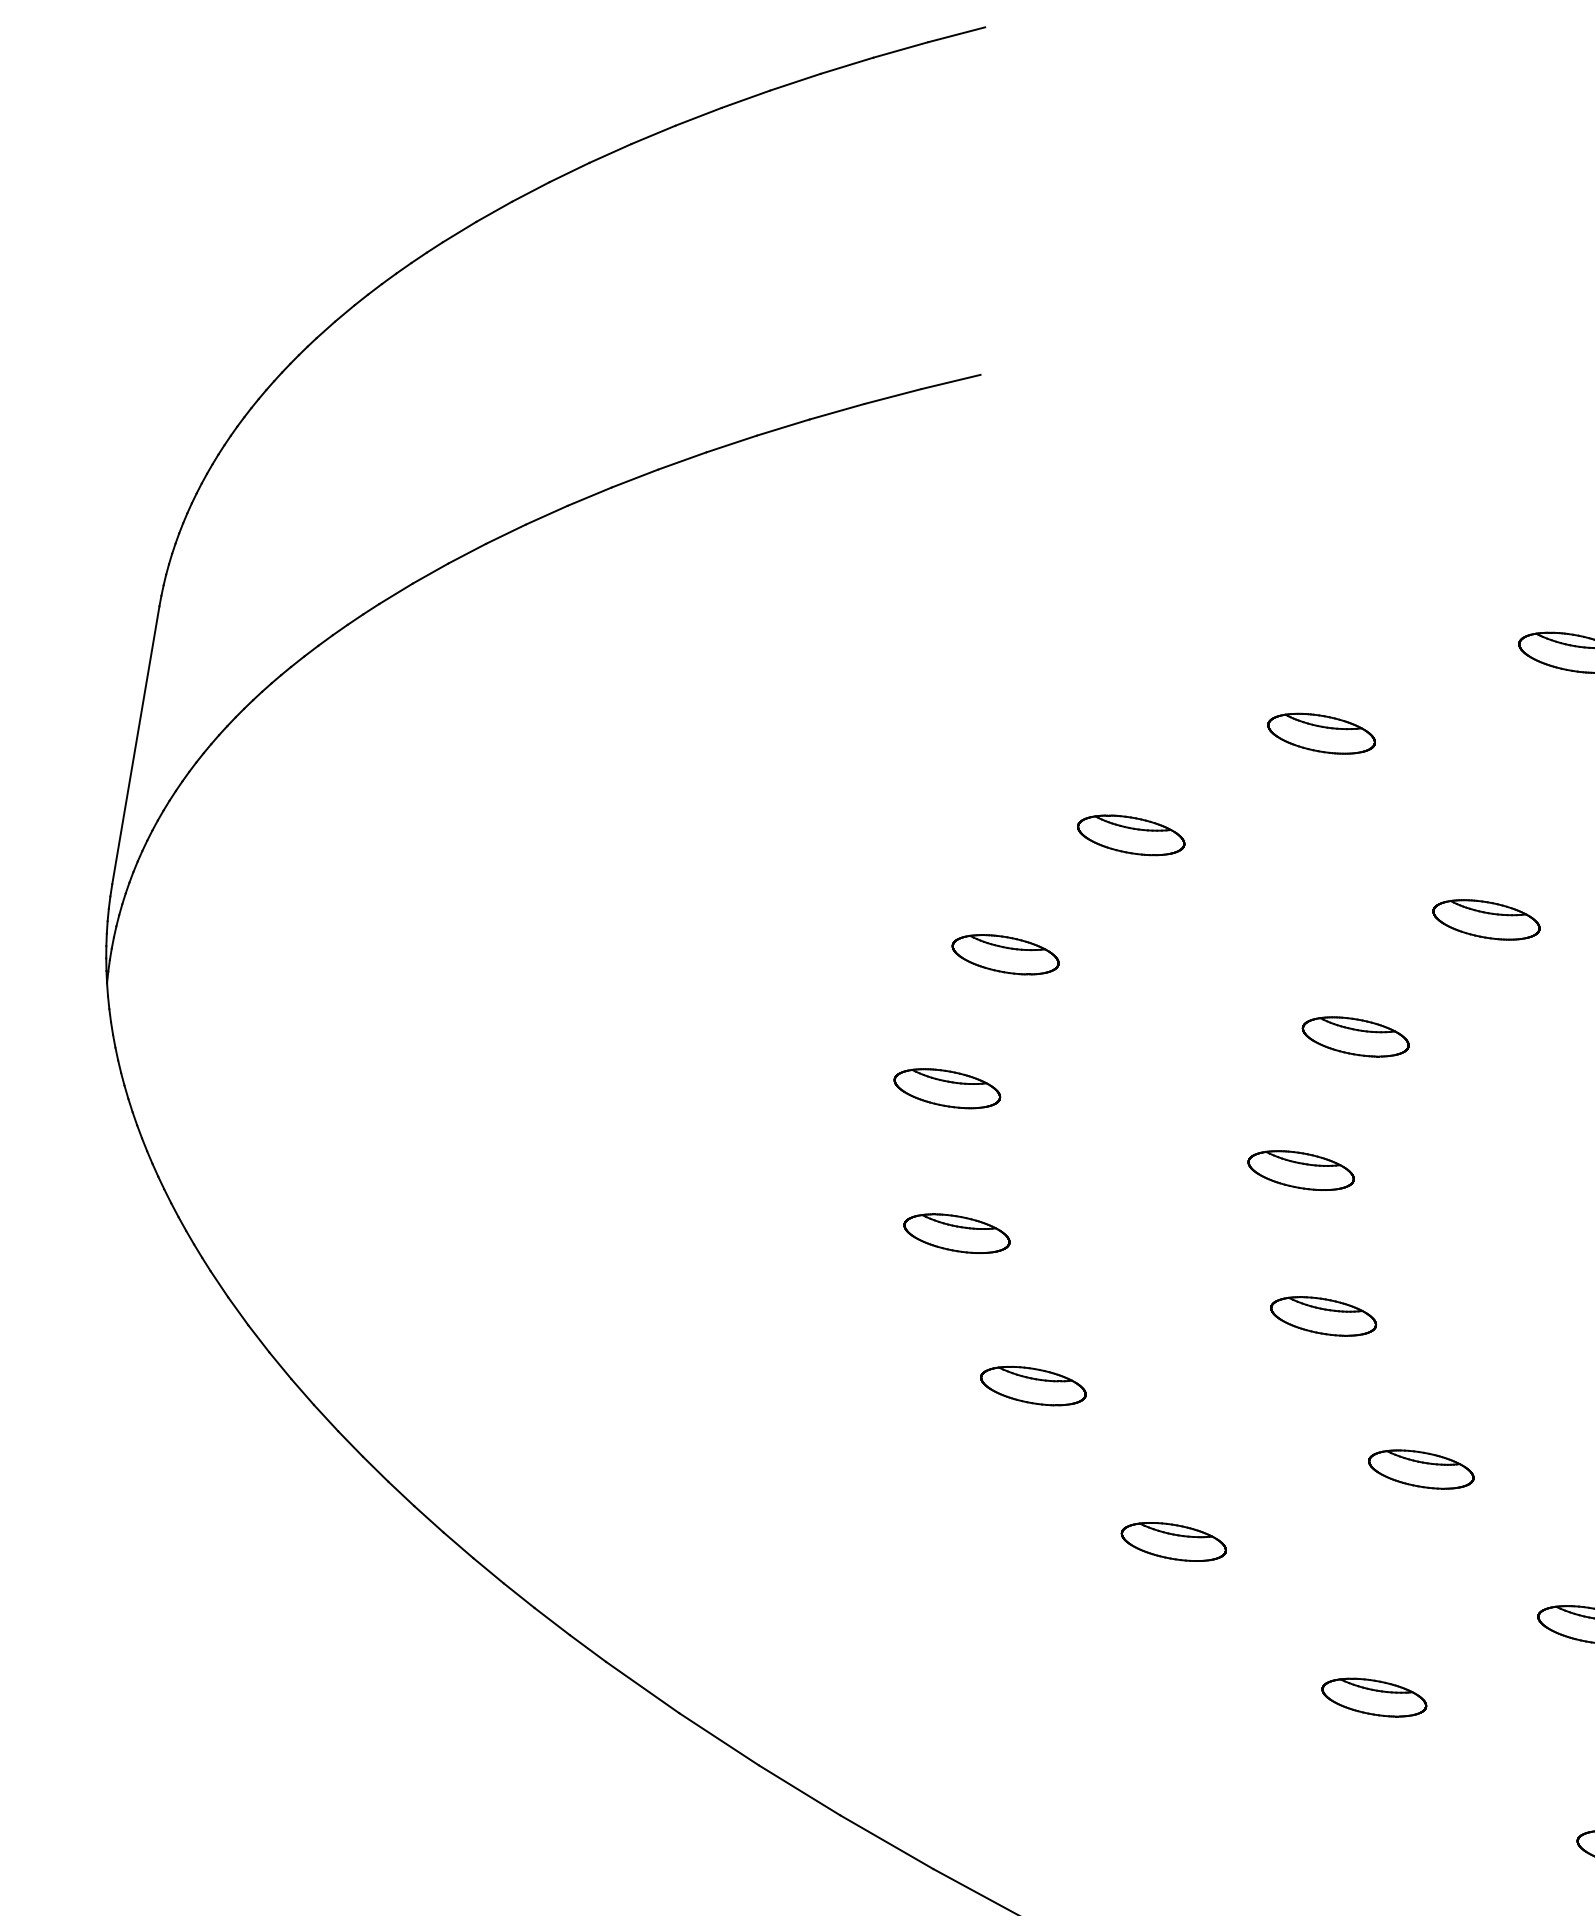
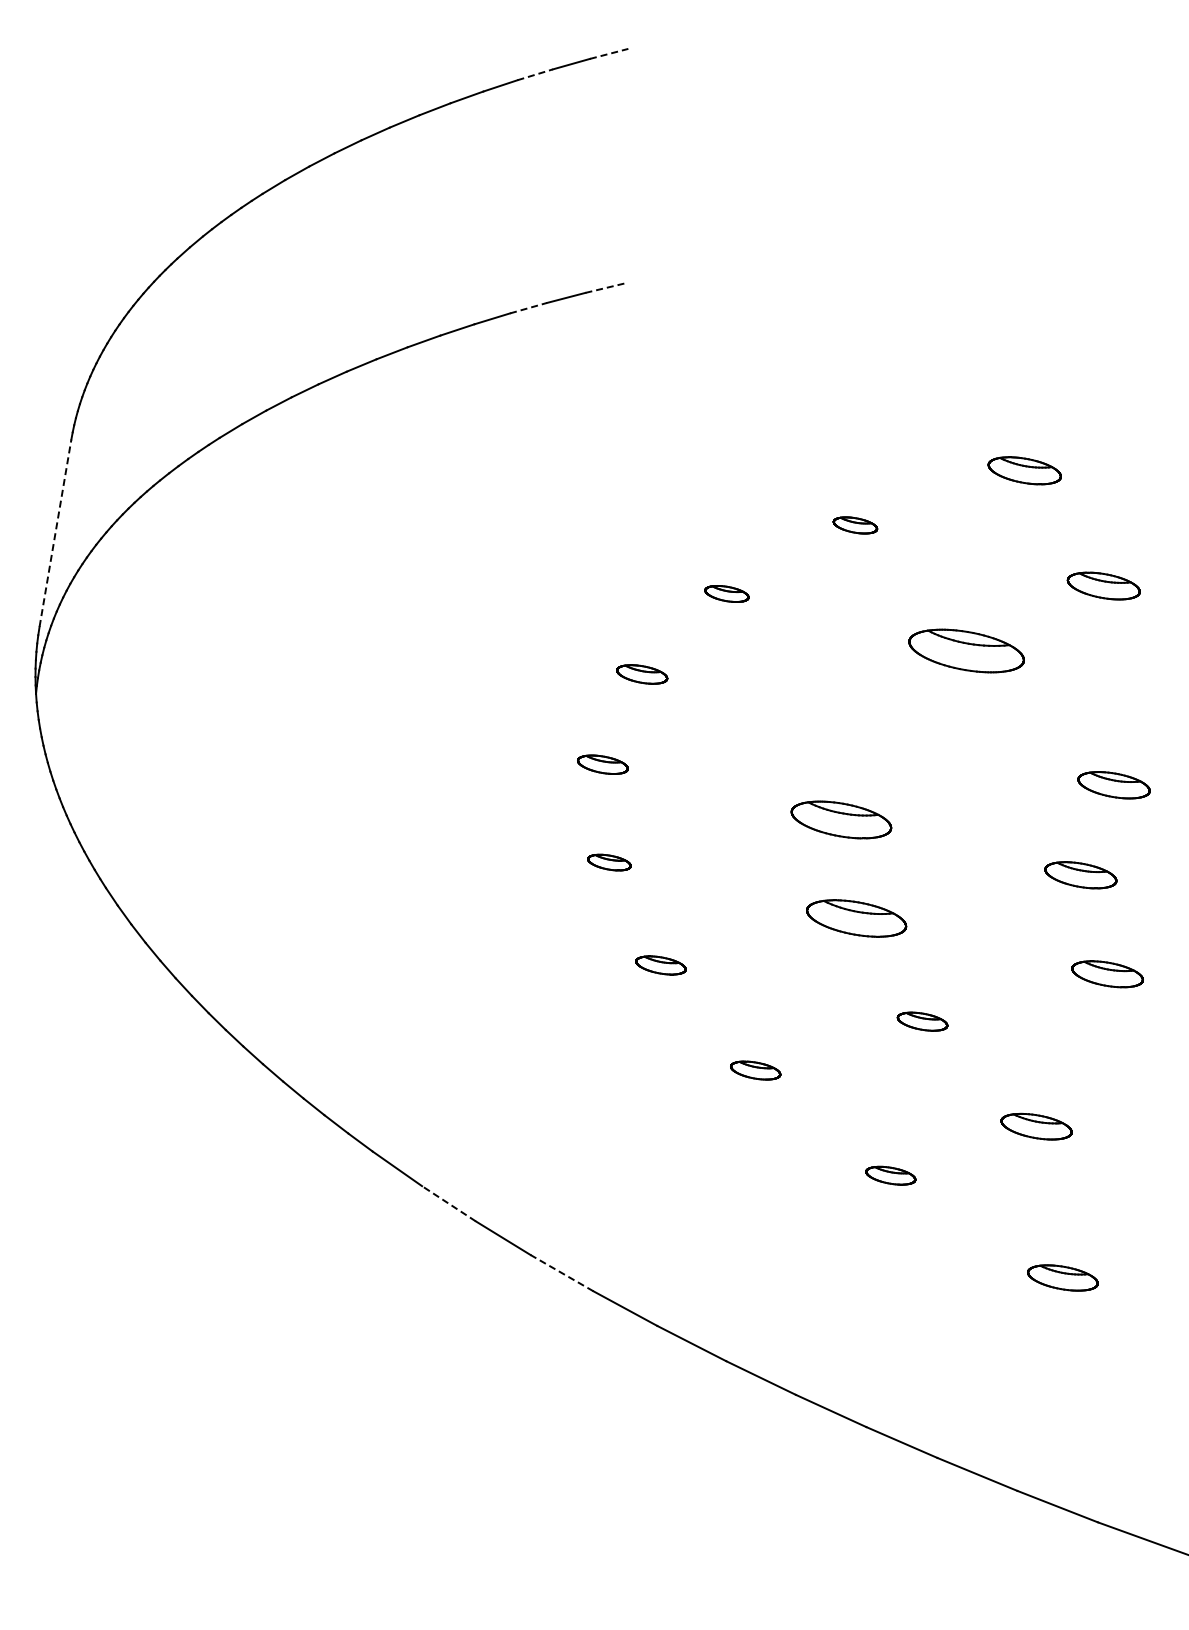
line: (957, 34) -> (609, 53), solid -> dashed
line: (847, 65) -> (535, 74), solid -> dashed
line: (951, 382) -> (605, 288), solid -> dashed
line: (837, 412) -> (528, 308), solid -> dashed
part: (1321, 733) -> (855, 525), size x0.6
line: (135, 744) -> (55, 532), solid -> dashed
part: (1130, 834) -> (726, 593), size x0.6
part: (1486, 919) -> (966, 650), size x1.6
part: (1004, 954) -> (641, 674), size x0.7
part: (1355, 1036) -> (878, 729), removed
part: (946, 1088) -> (602, 764), size x0.7
part: (1301, 1171) -> (841, 820), size x1.4
part: (957, 1233) -> (609, 862), size x0.6
part: (1323, 1316) -> (856, 918), size x1.4
part: (1032, 1386) -> (660, 965), size x0.7
part: (1421, 1469) -> (922, 1021), size x0.7
part: (1173, 1541) -> (755, 1070), size x0.7
part: (1373, 1697) -> (890, 1175), size x0.7
line: (718, 1738) -> (448, 1203), solid -> dashed
line: (885, 1841) -> (561, 1272), solid -> dashed

